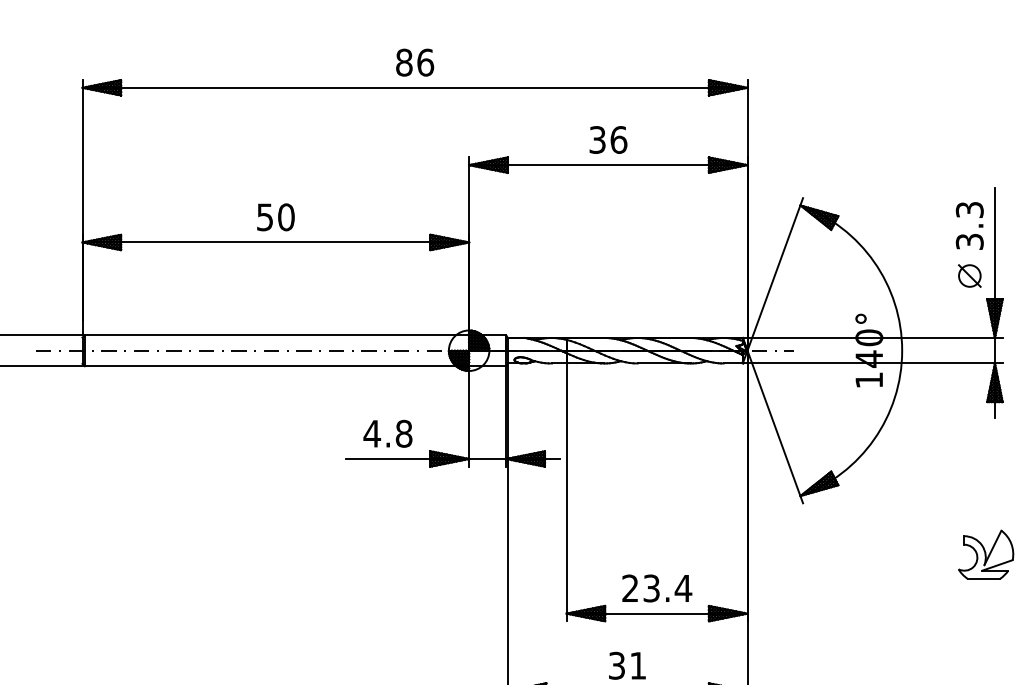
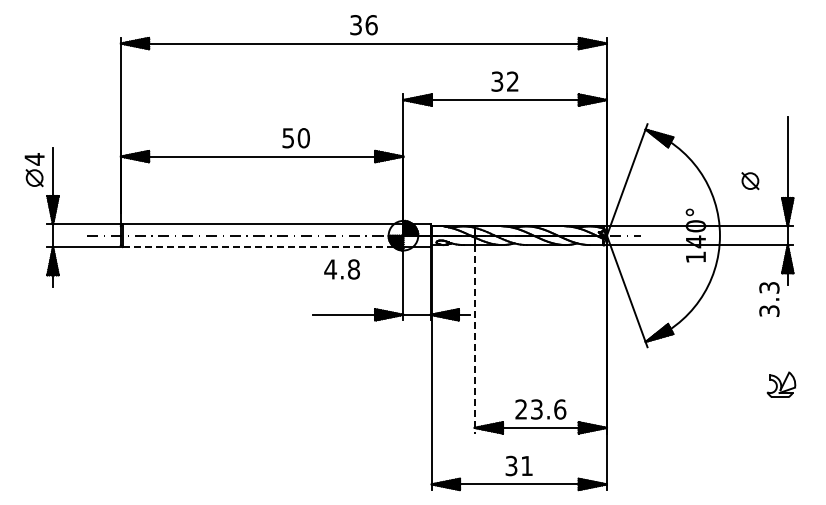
text: (404, 63) -> (356, 25), 86 -> 36
text: (619, 139) -> (513, 81), 36 -> 32
text: (274, 217) -> (295, 138), moved
text: (969, 225) -> (769, 299), moved
part: (969, 276) -> (750, 181), moved
line: (277, 366) -> (263, 247), solid -> dashed
text: (387, 433) -> (341, 269), moved
line: (566, 492) -> (474, 339), solid -> dashed
part: (986, 554) -> (781, 384), size x0.7
text: (682, 588) -> (559, 409), 23.4 -> 23.6

